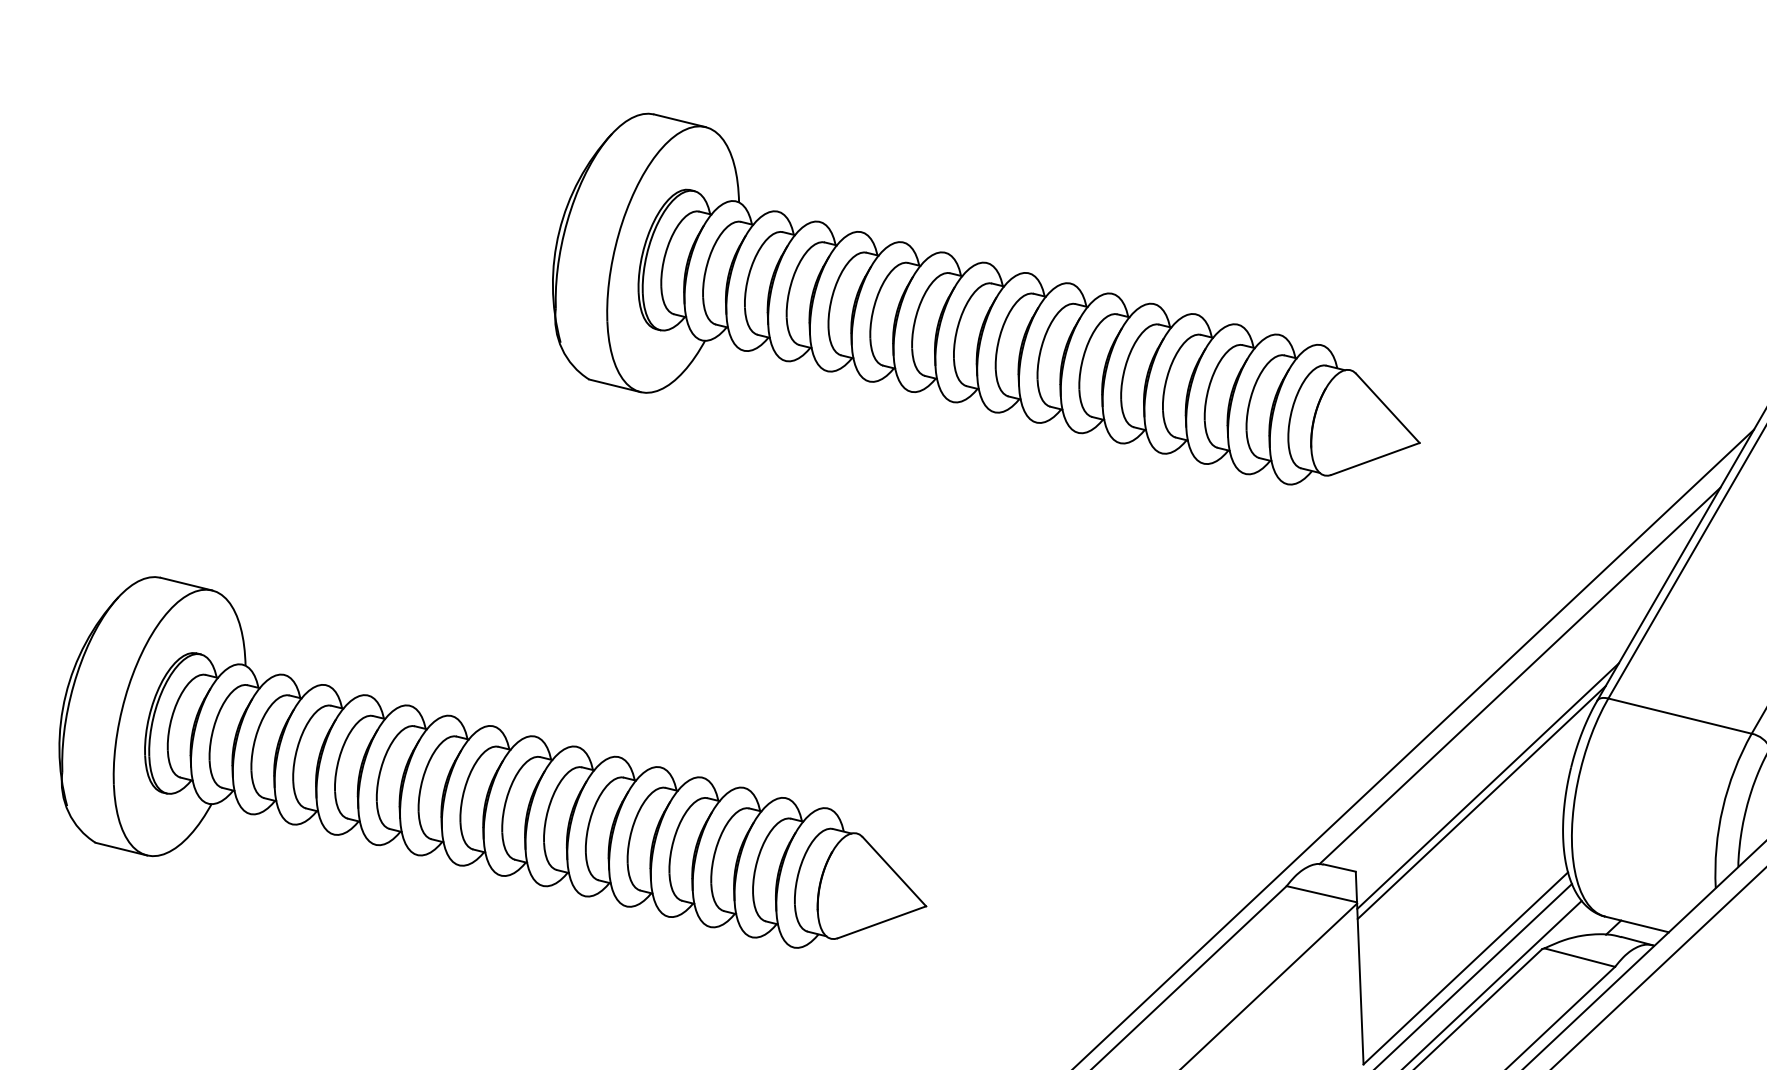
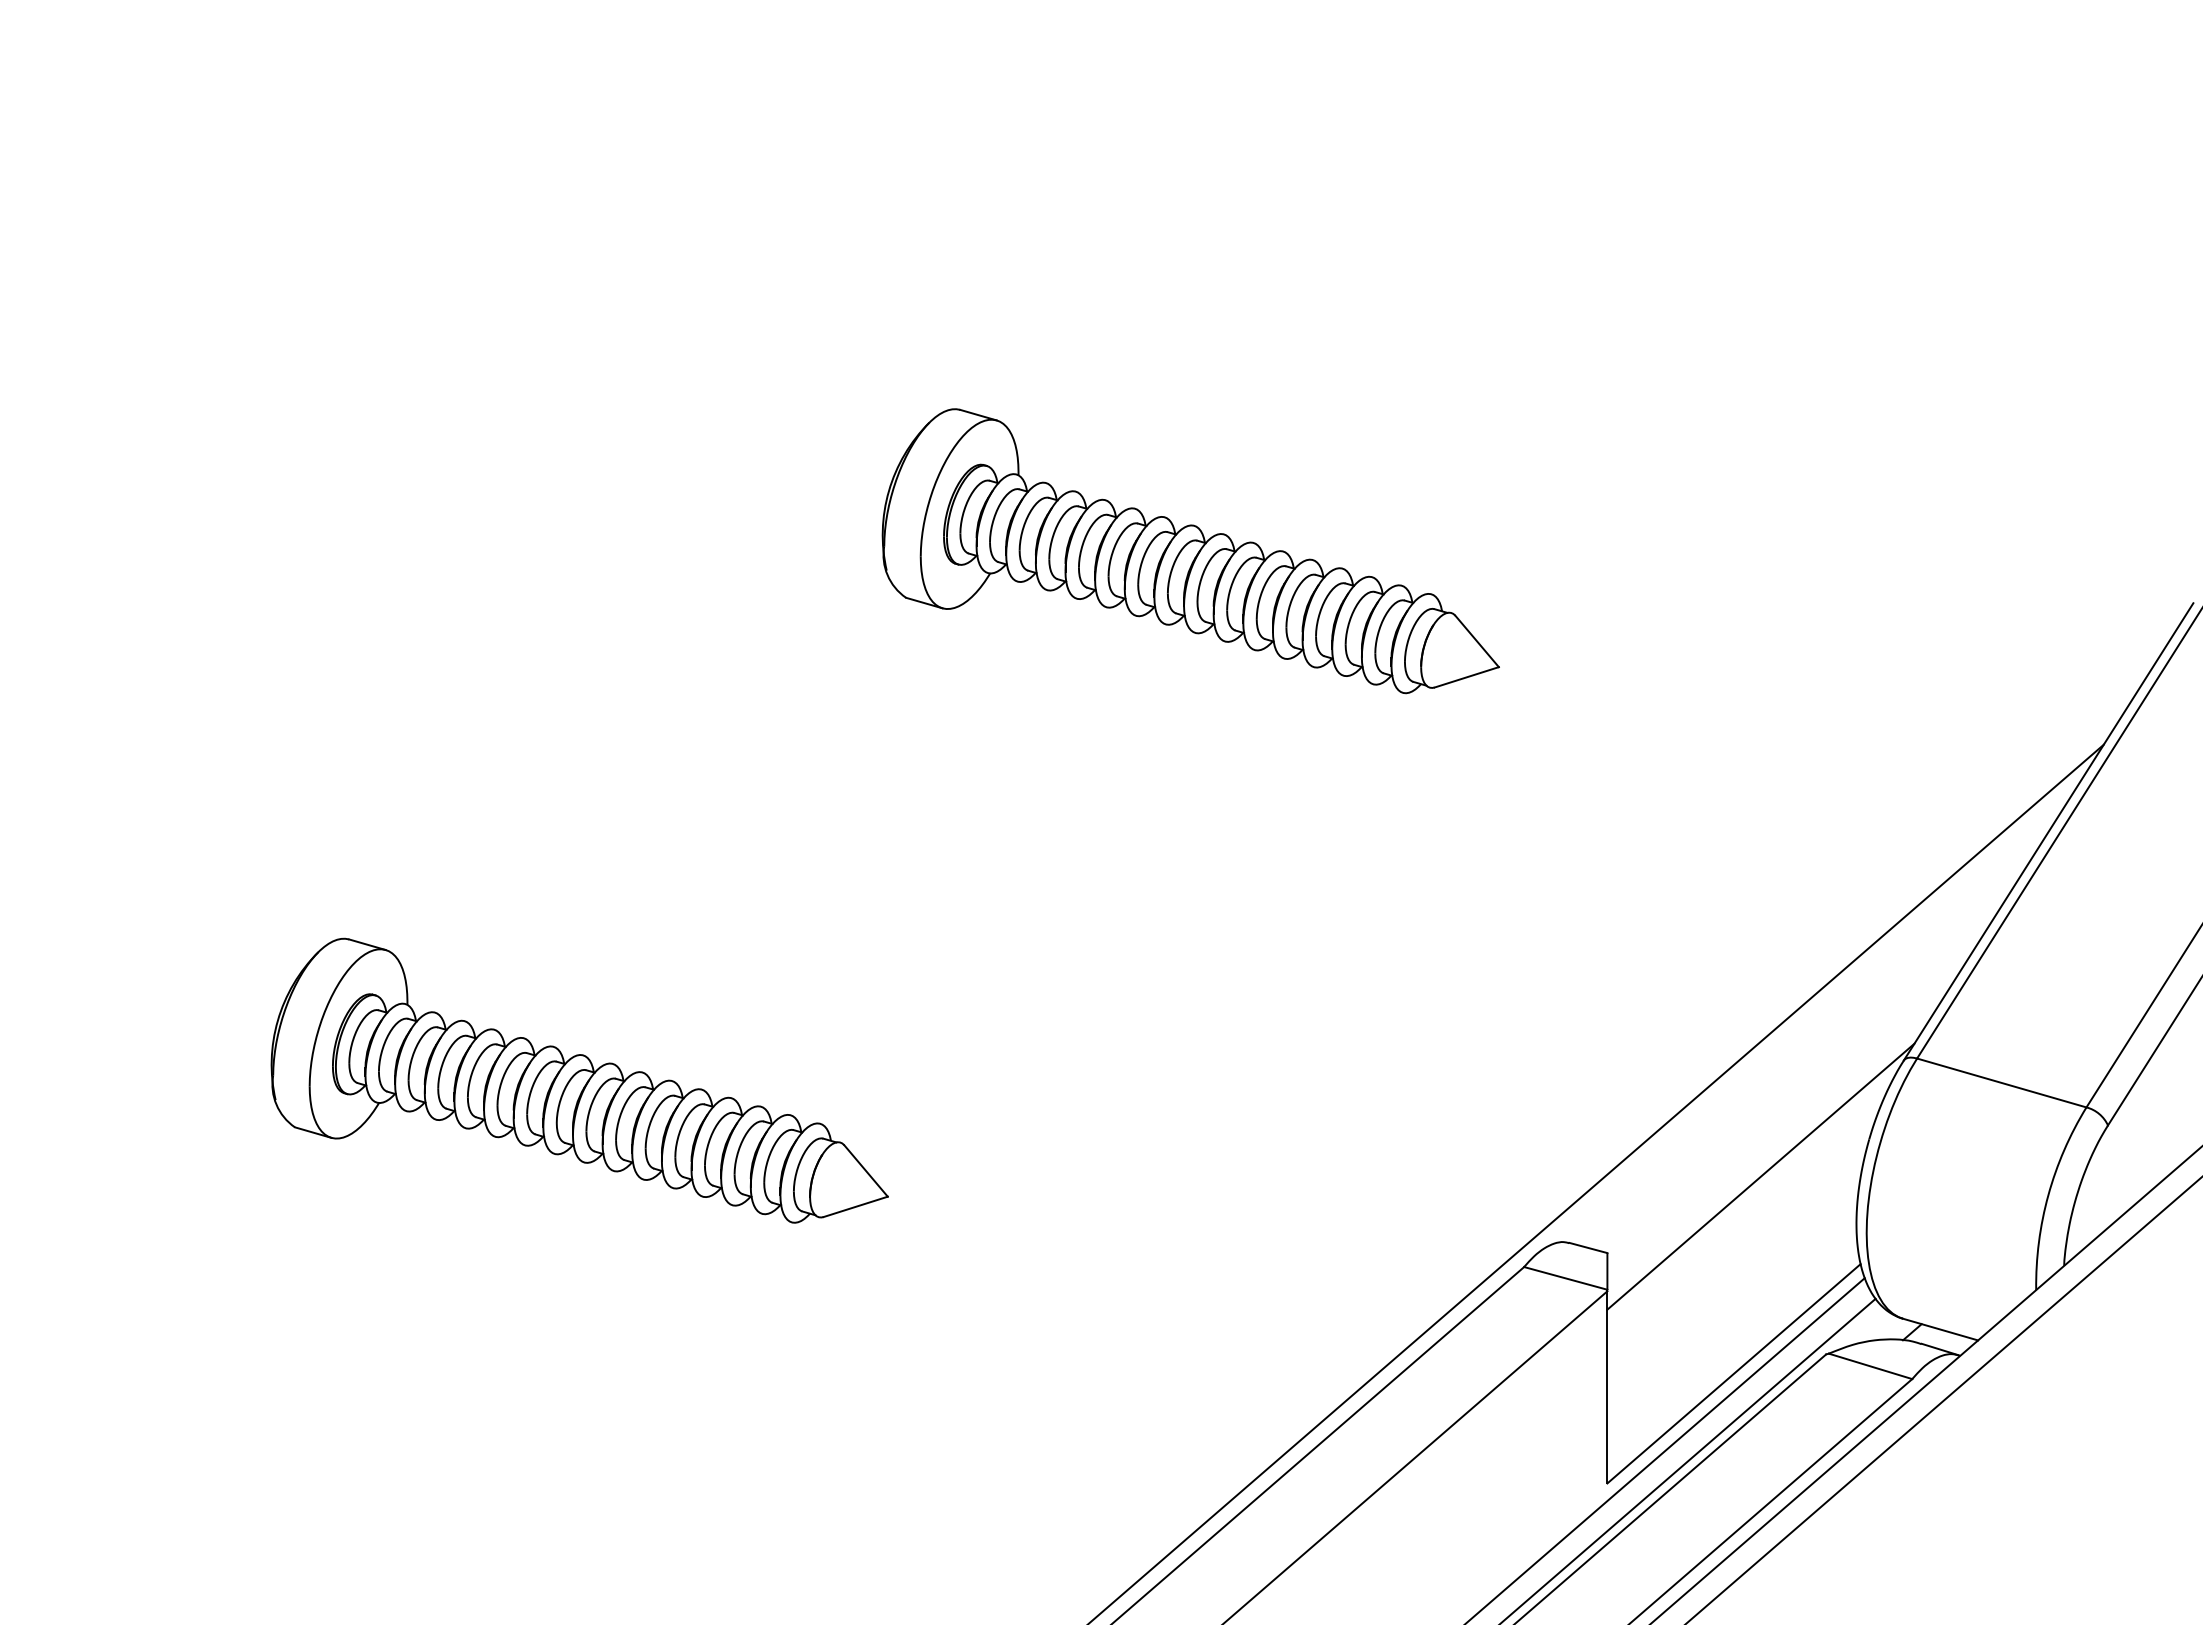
part: (983, 297) -> (1190, 550), size x0.6
line: (1519, 676) -> (1812, 1027), removed
part: (490, 761) -> (579, 1080), size x0.6
line: (1488, 786) -> (1769, 1157), removed

